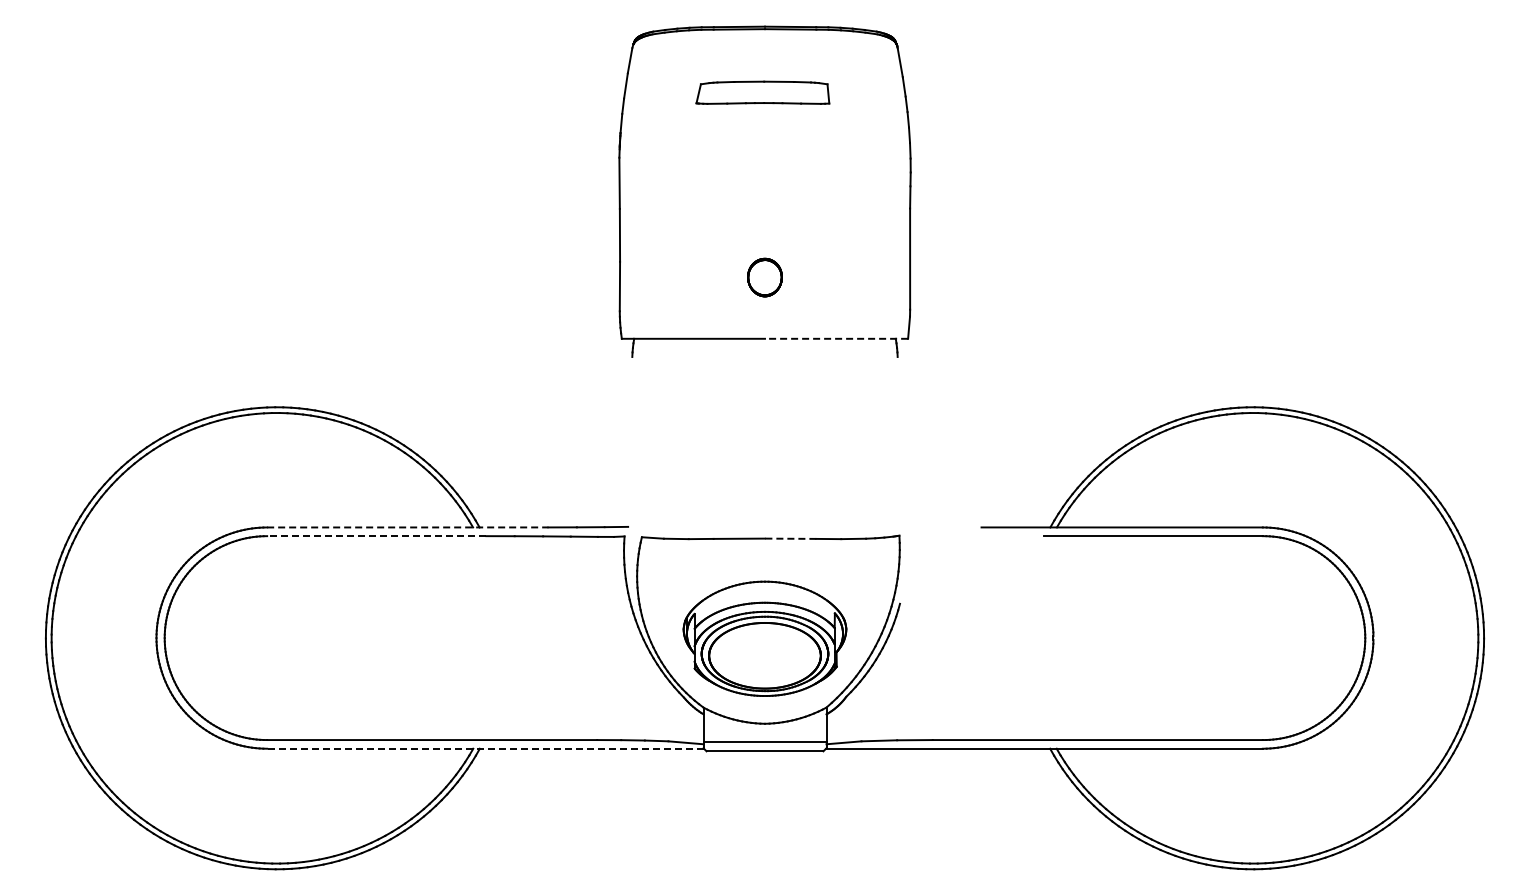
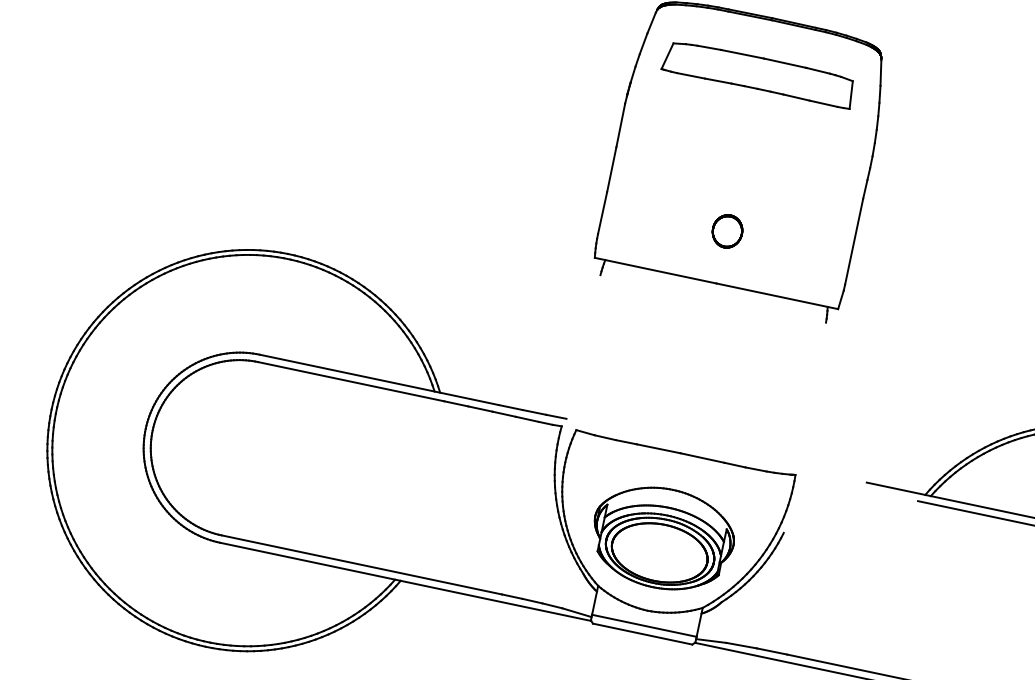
part: (762, 92) -> (758, 73), size x1.67
line: (836, 338) -> (777, 296), dashed -> solid
line: (407, 527) -> (378, 379), dashed -> solid
line: (376, 536) -> (350, 381), dashed -> solid
line: (790, 538) -> (702, 457), dashed -> solid
line: (485, 748) -> (405, 581), dashed -> solid

